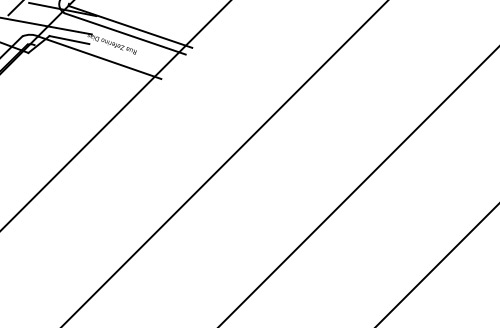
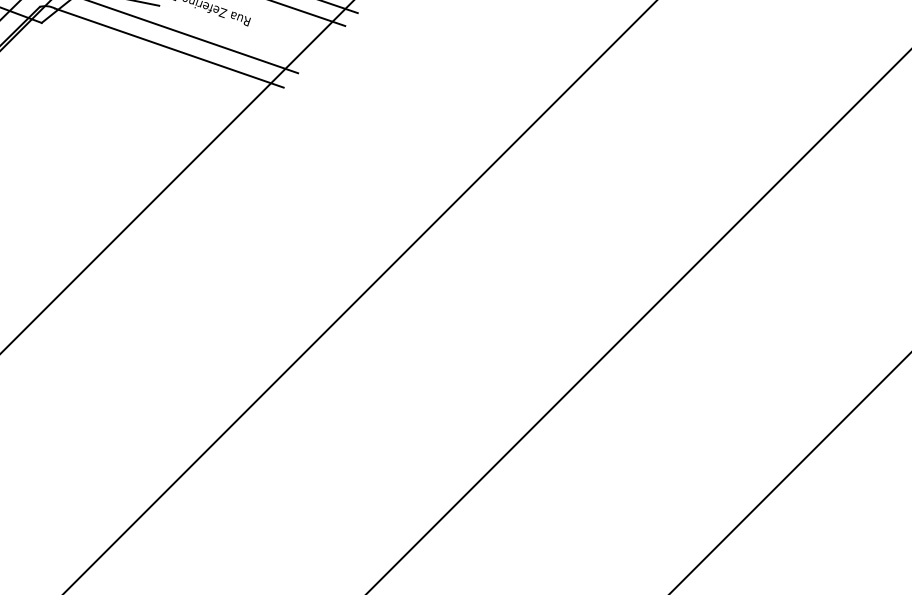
line: (94, 65) -> (169, 47), added

